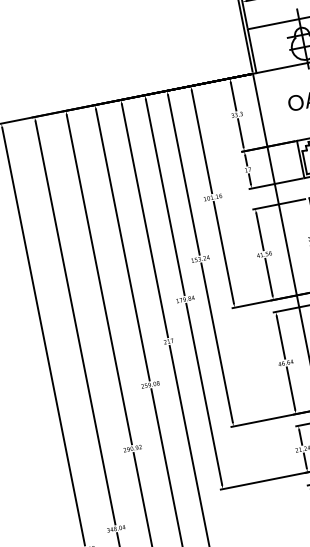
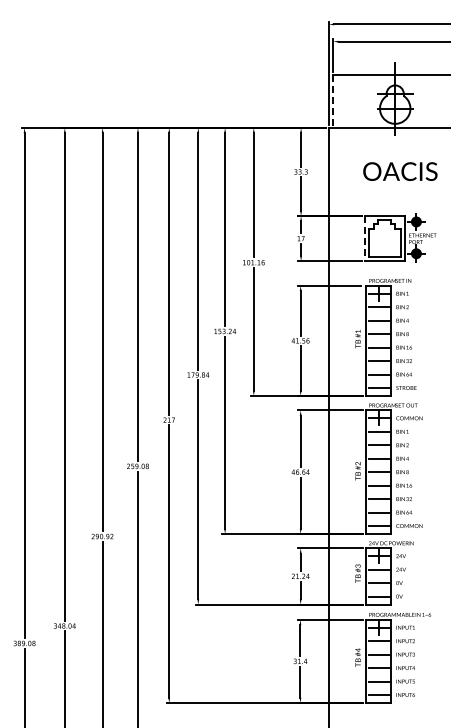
line: (252, 51) -> (333, 101), solid -> dashed
line: (300, 159) -> (364, 238), solid -> dashed

